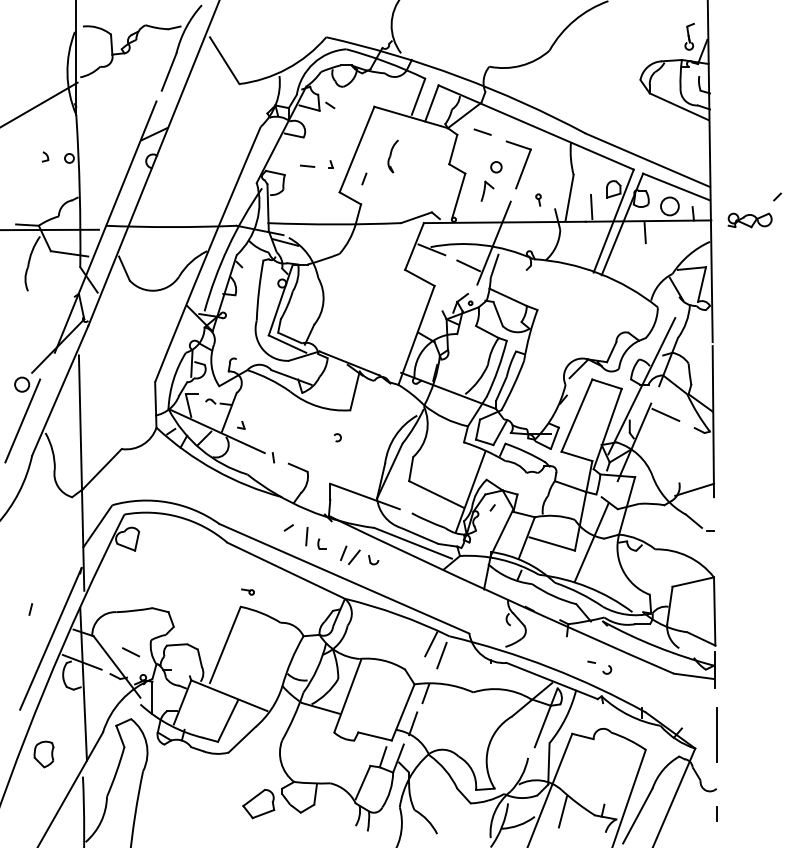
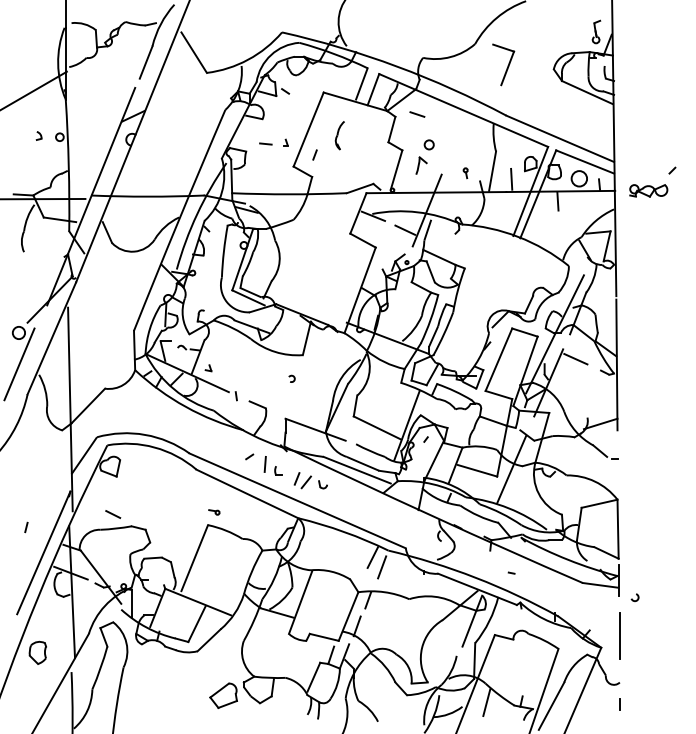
part: (518, 164) -> (503, 64), moved
line: (131, 652) -> (113, 514), moved
arc: (604, 670) -> (632, 598), moved

